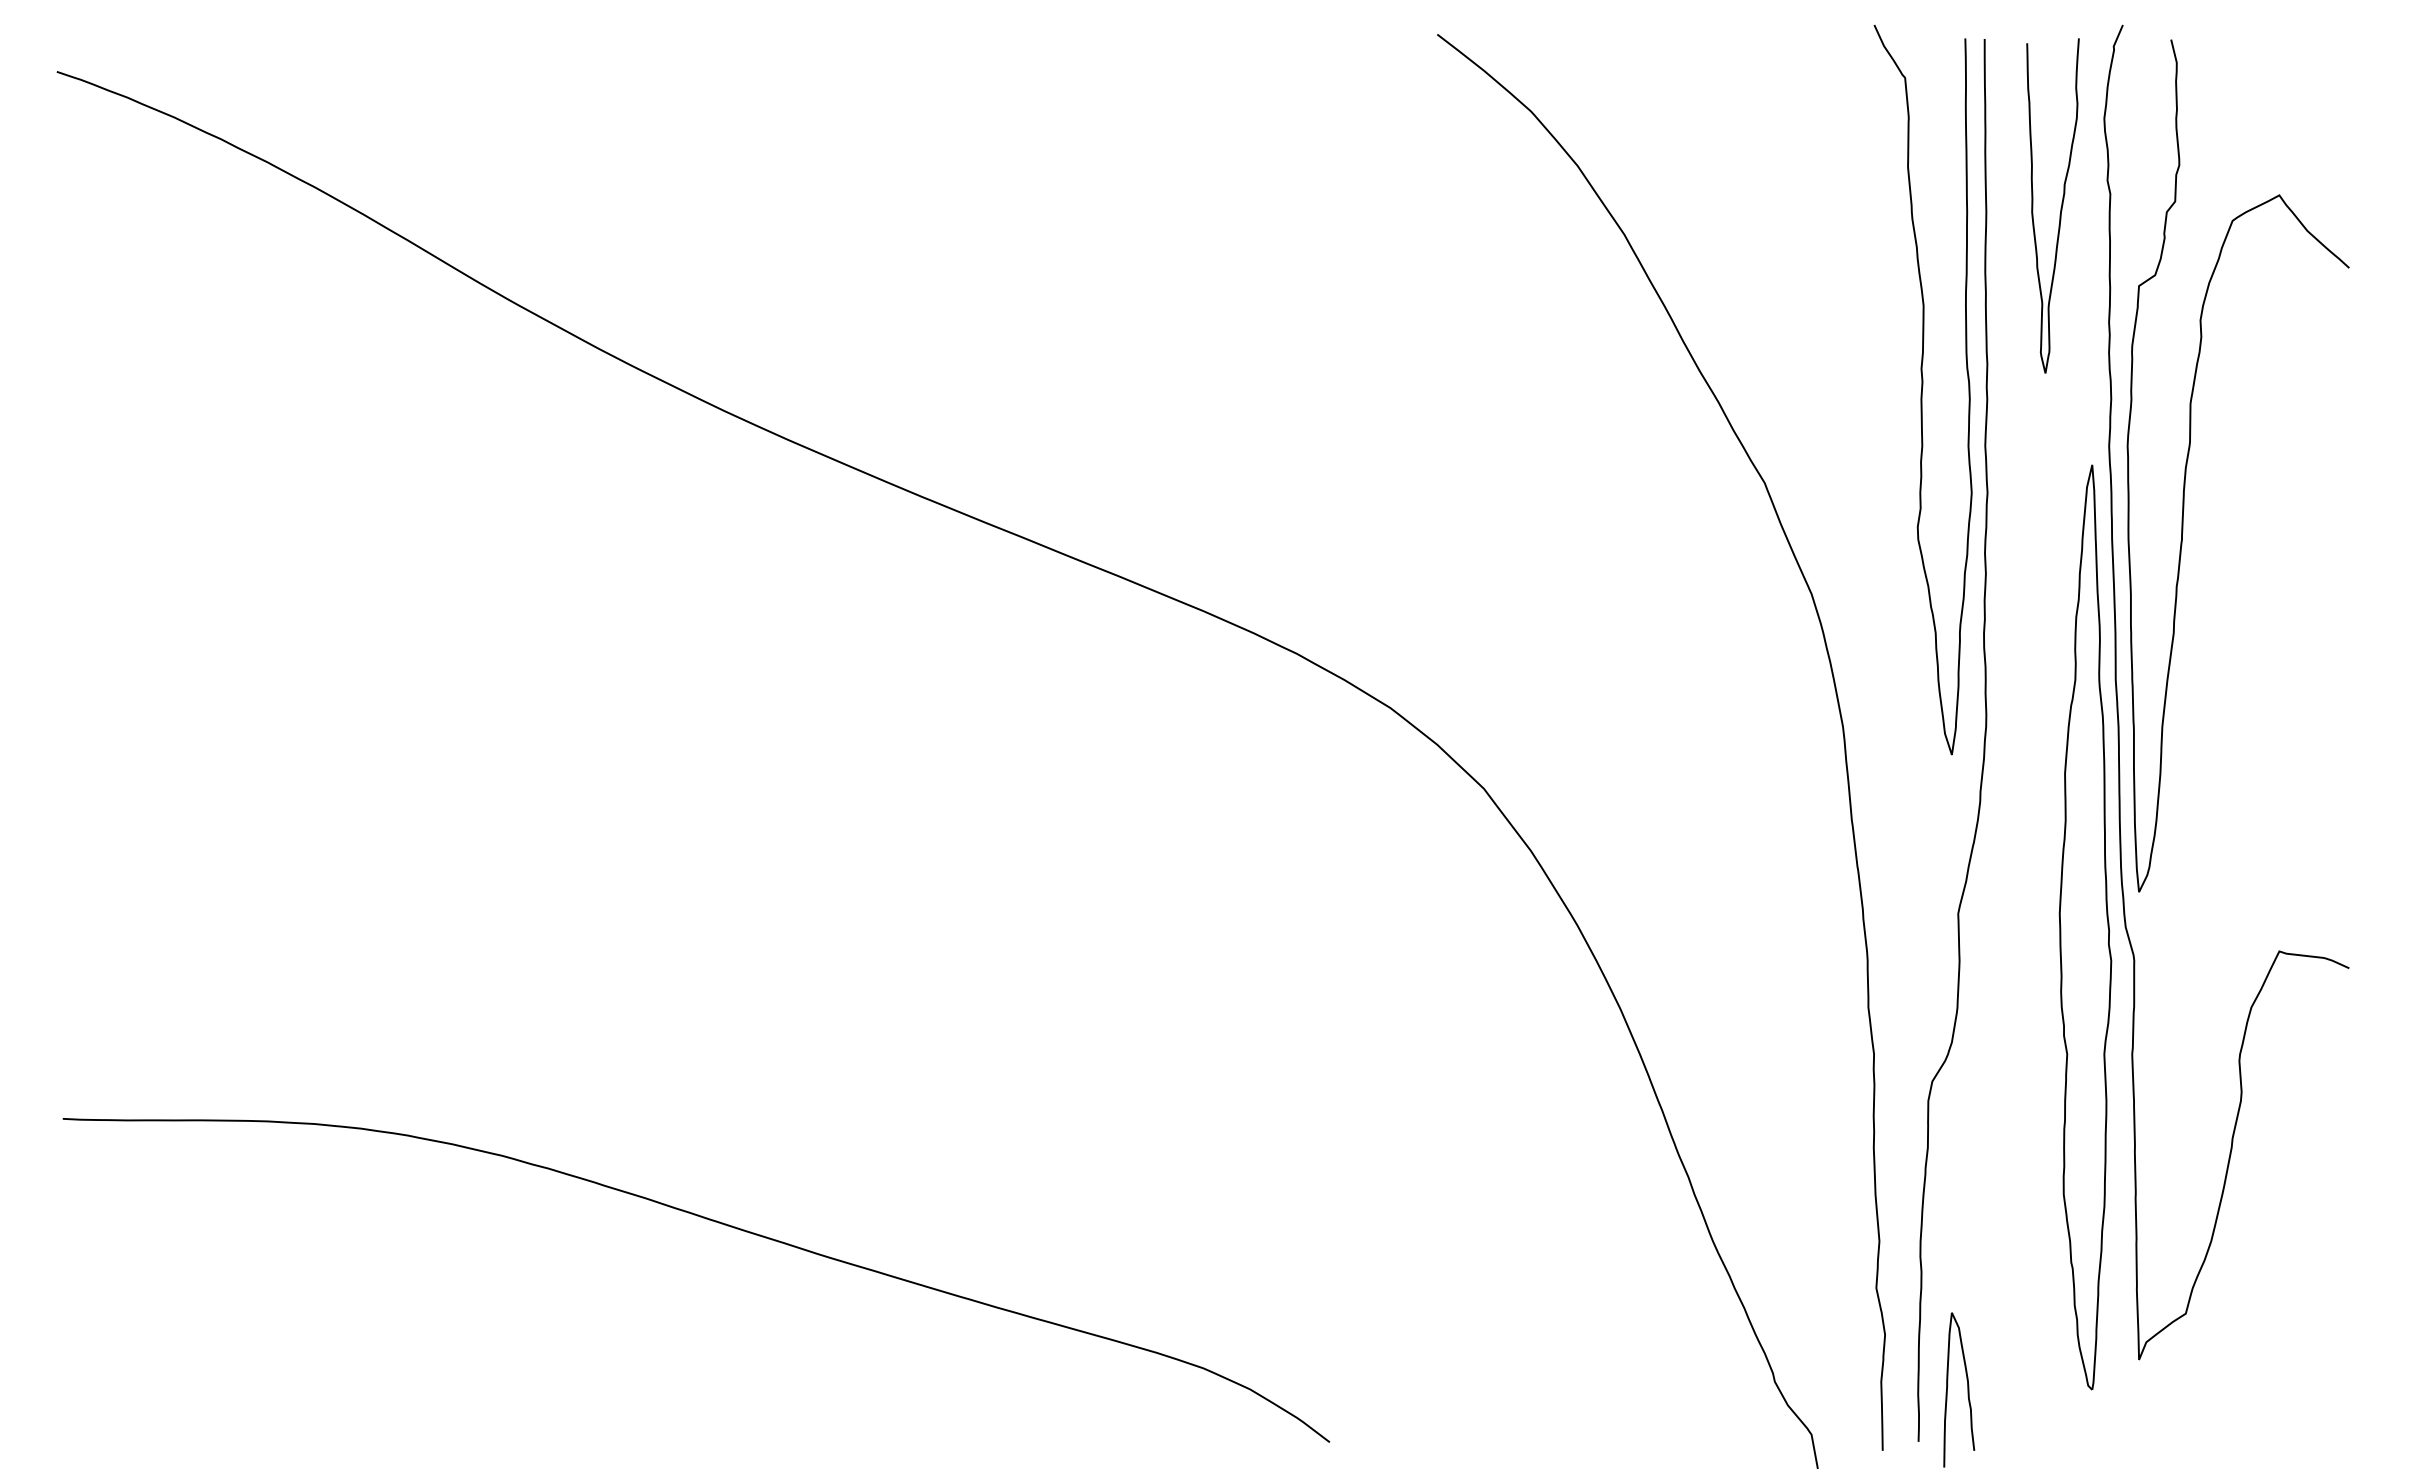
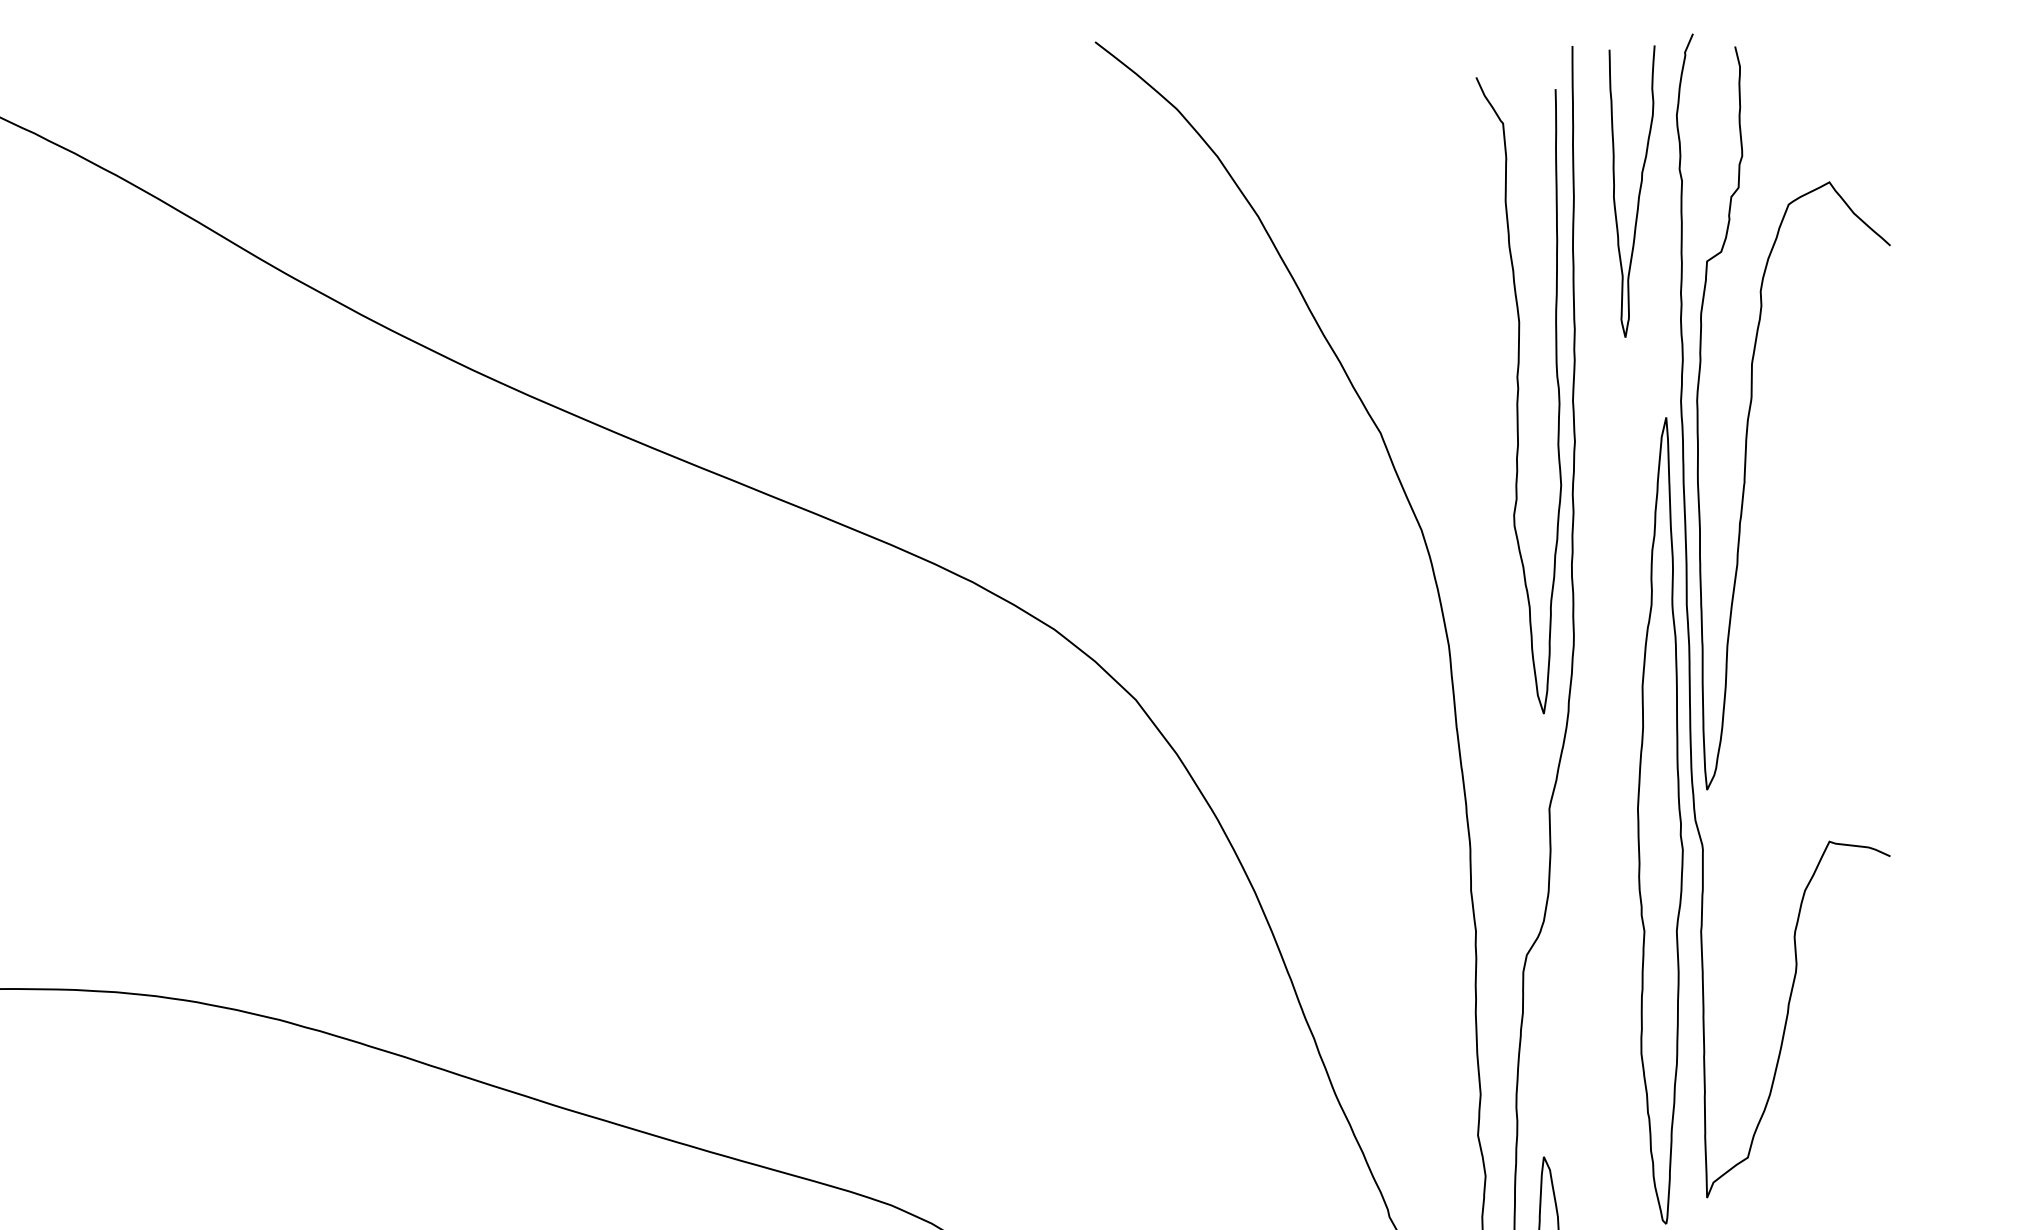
curve: (1922, 390) -> (1518, 396), moved

